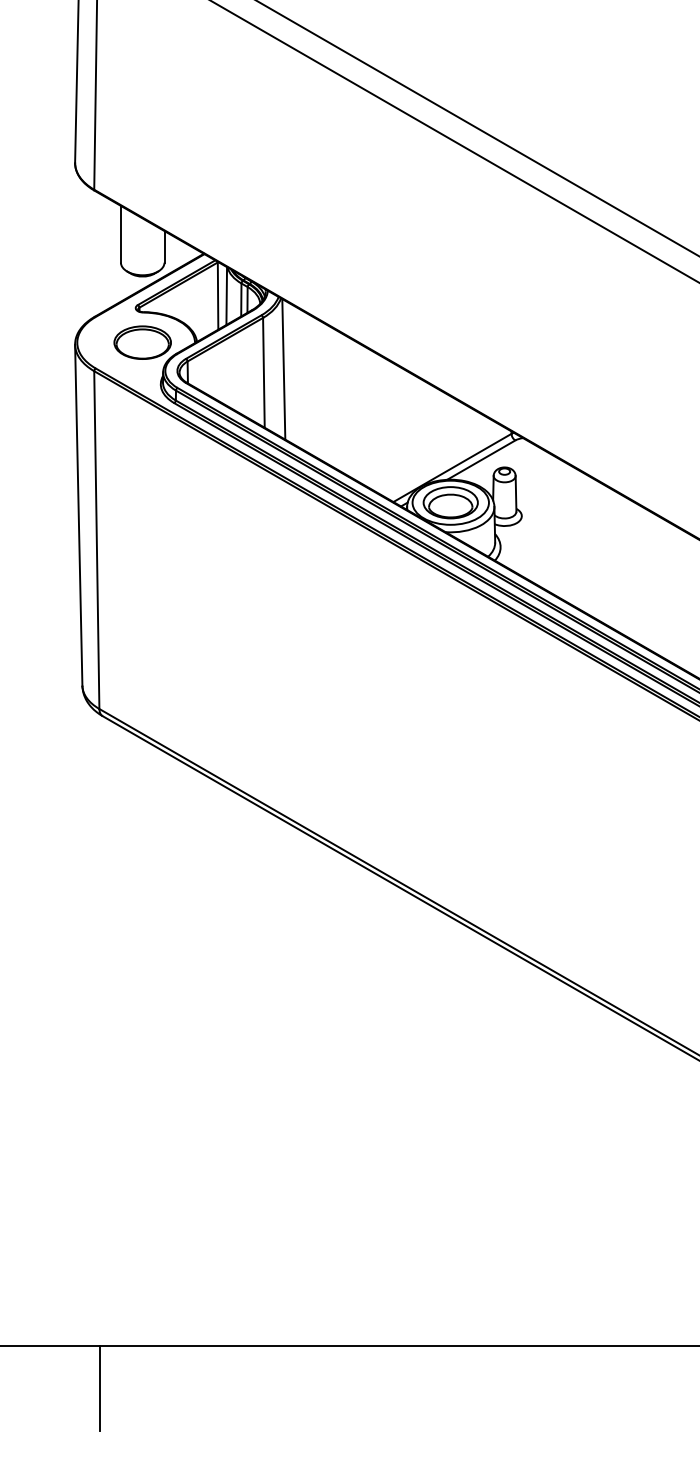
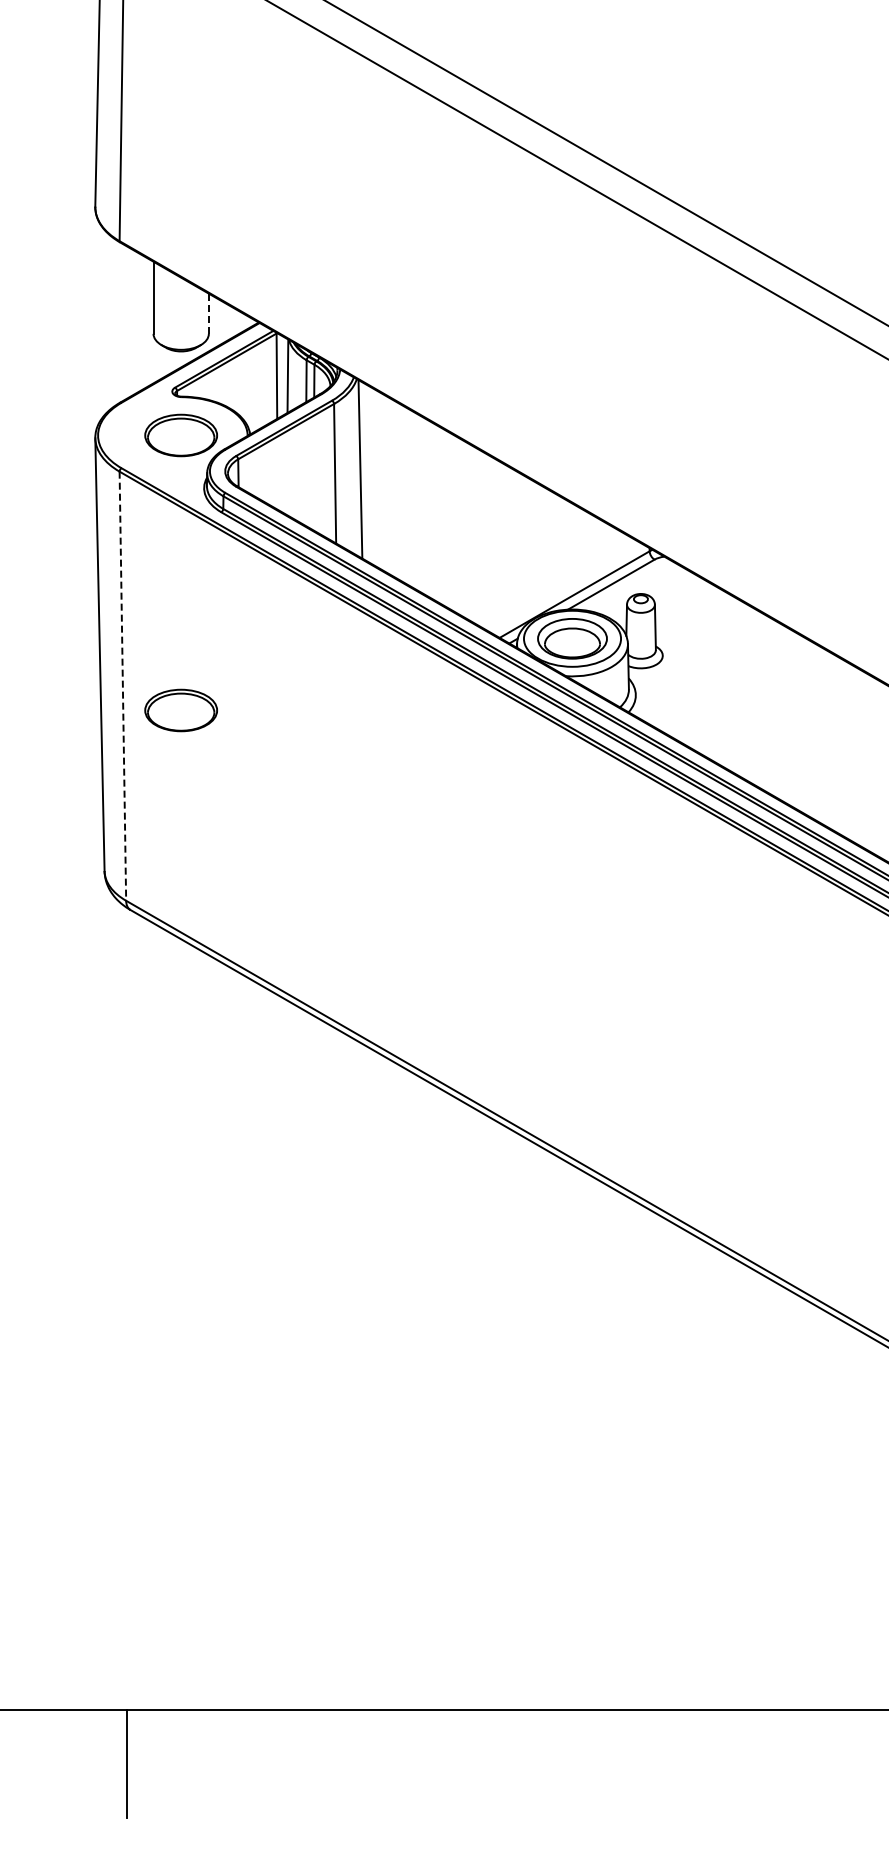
line: (164, 247) -> (208, 314), solid -> dashed
line: (96, 540) -> (122, 686), solid -> dashed
part: (142, 559) -> (180, 710), added

